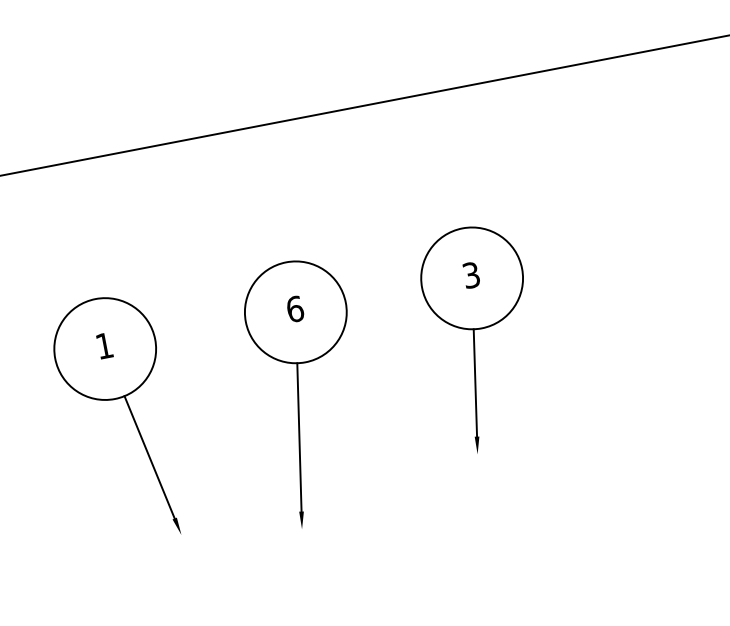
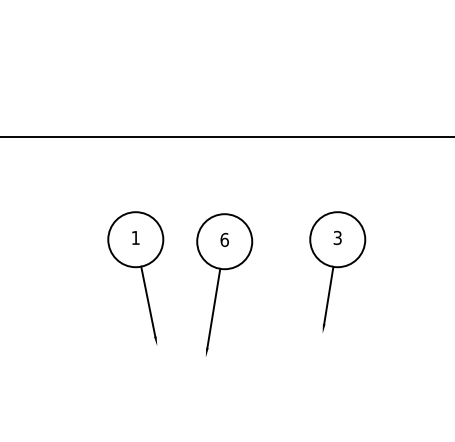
part: (310, 390) -> (224, 284), moved

